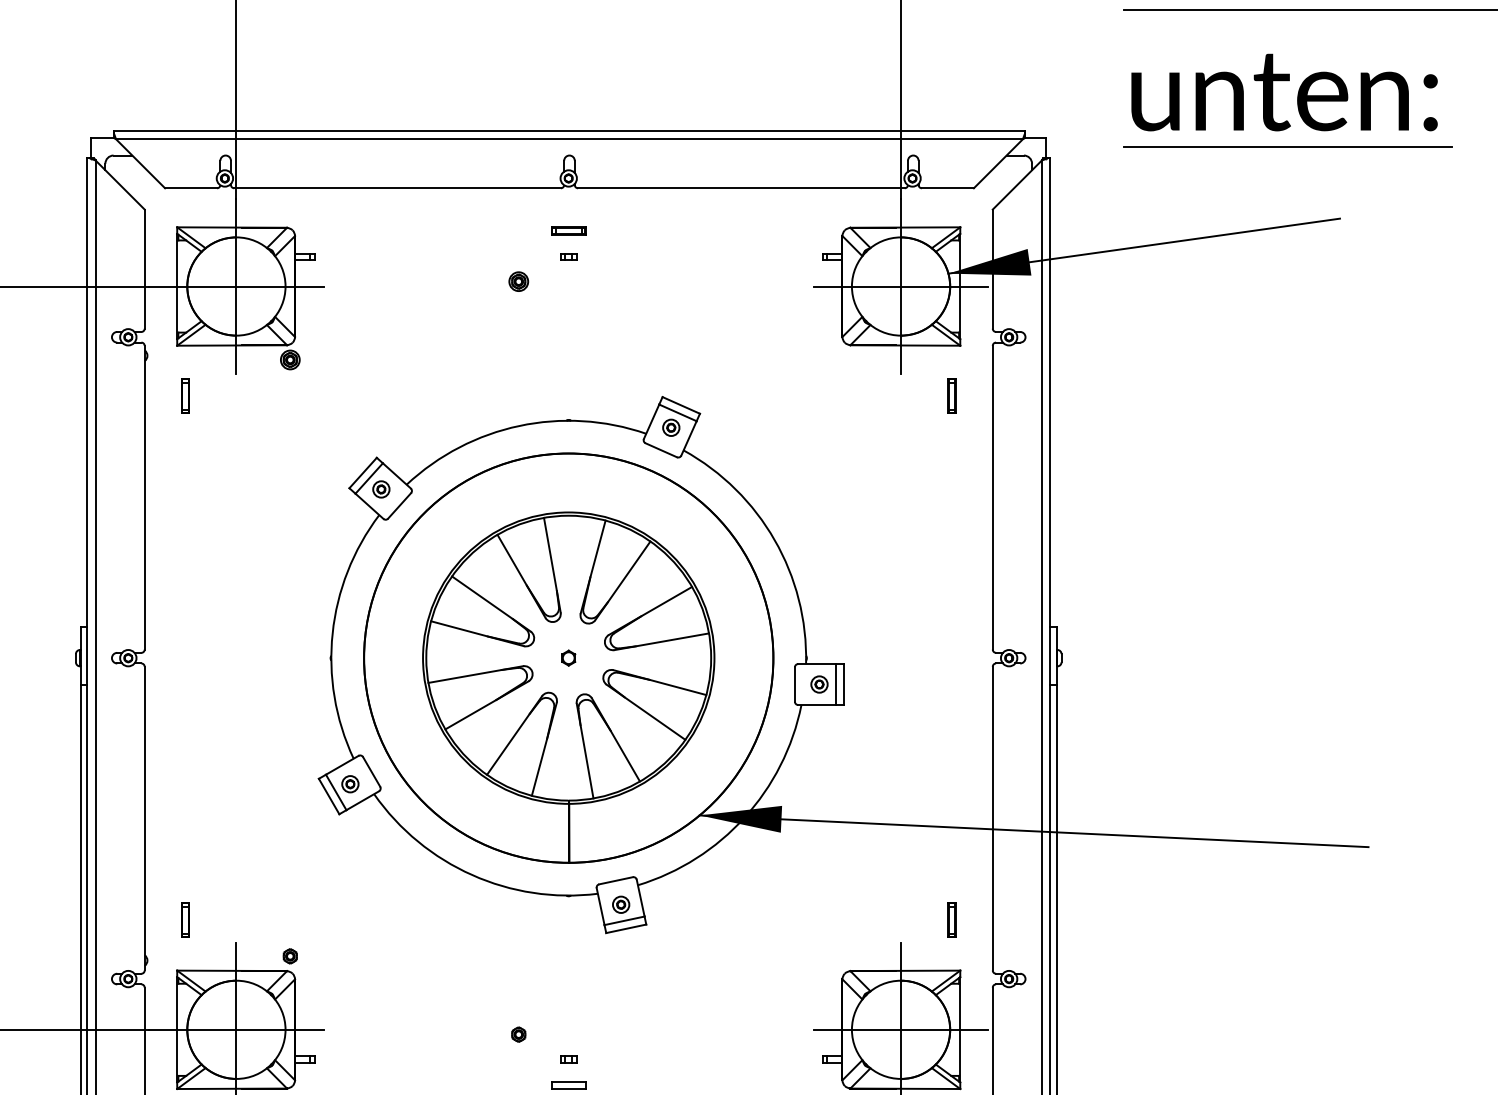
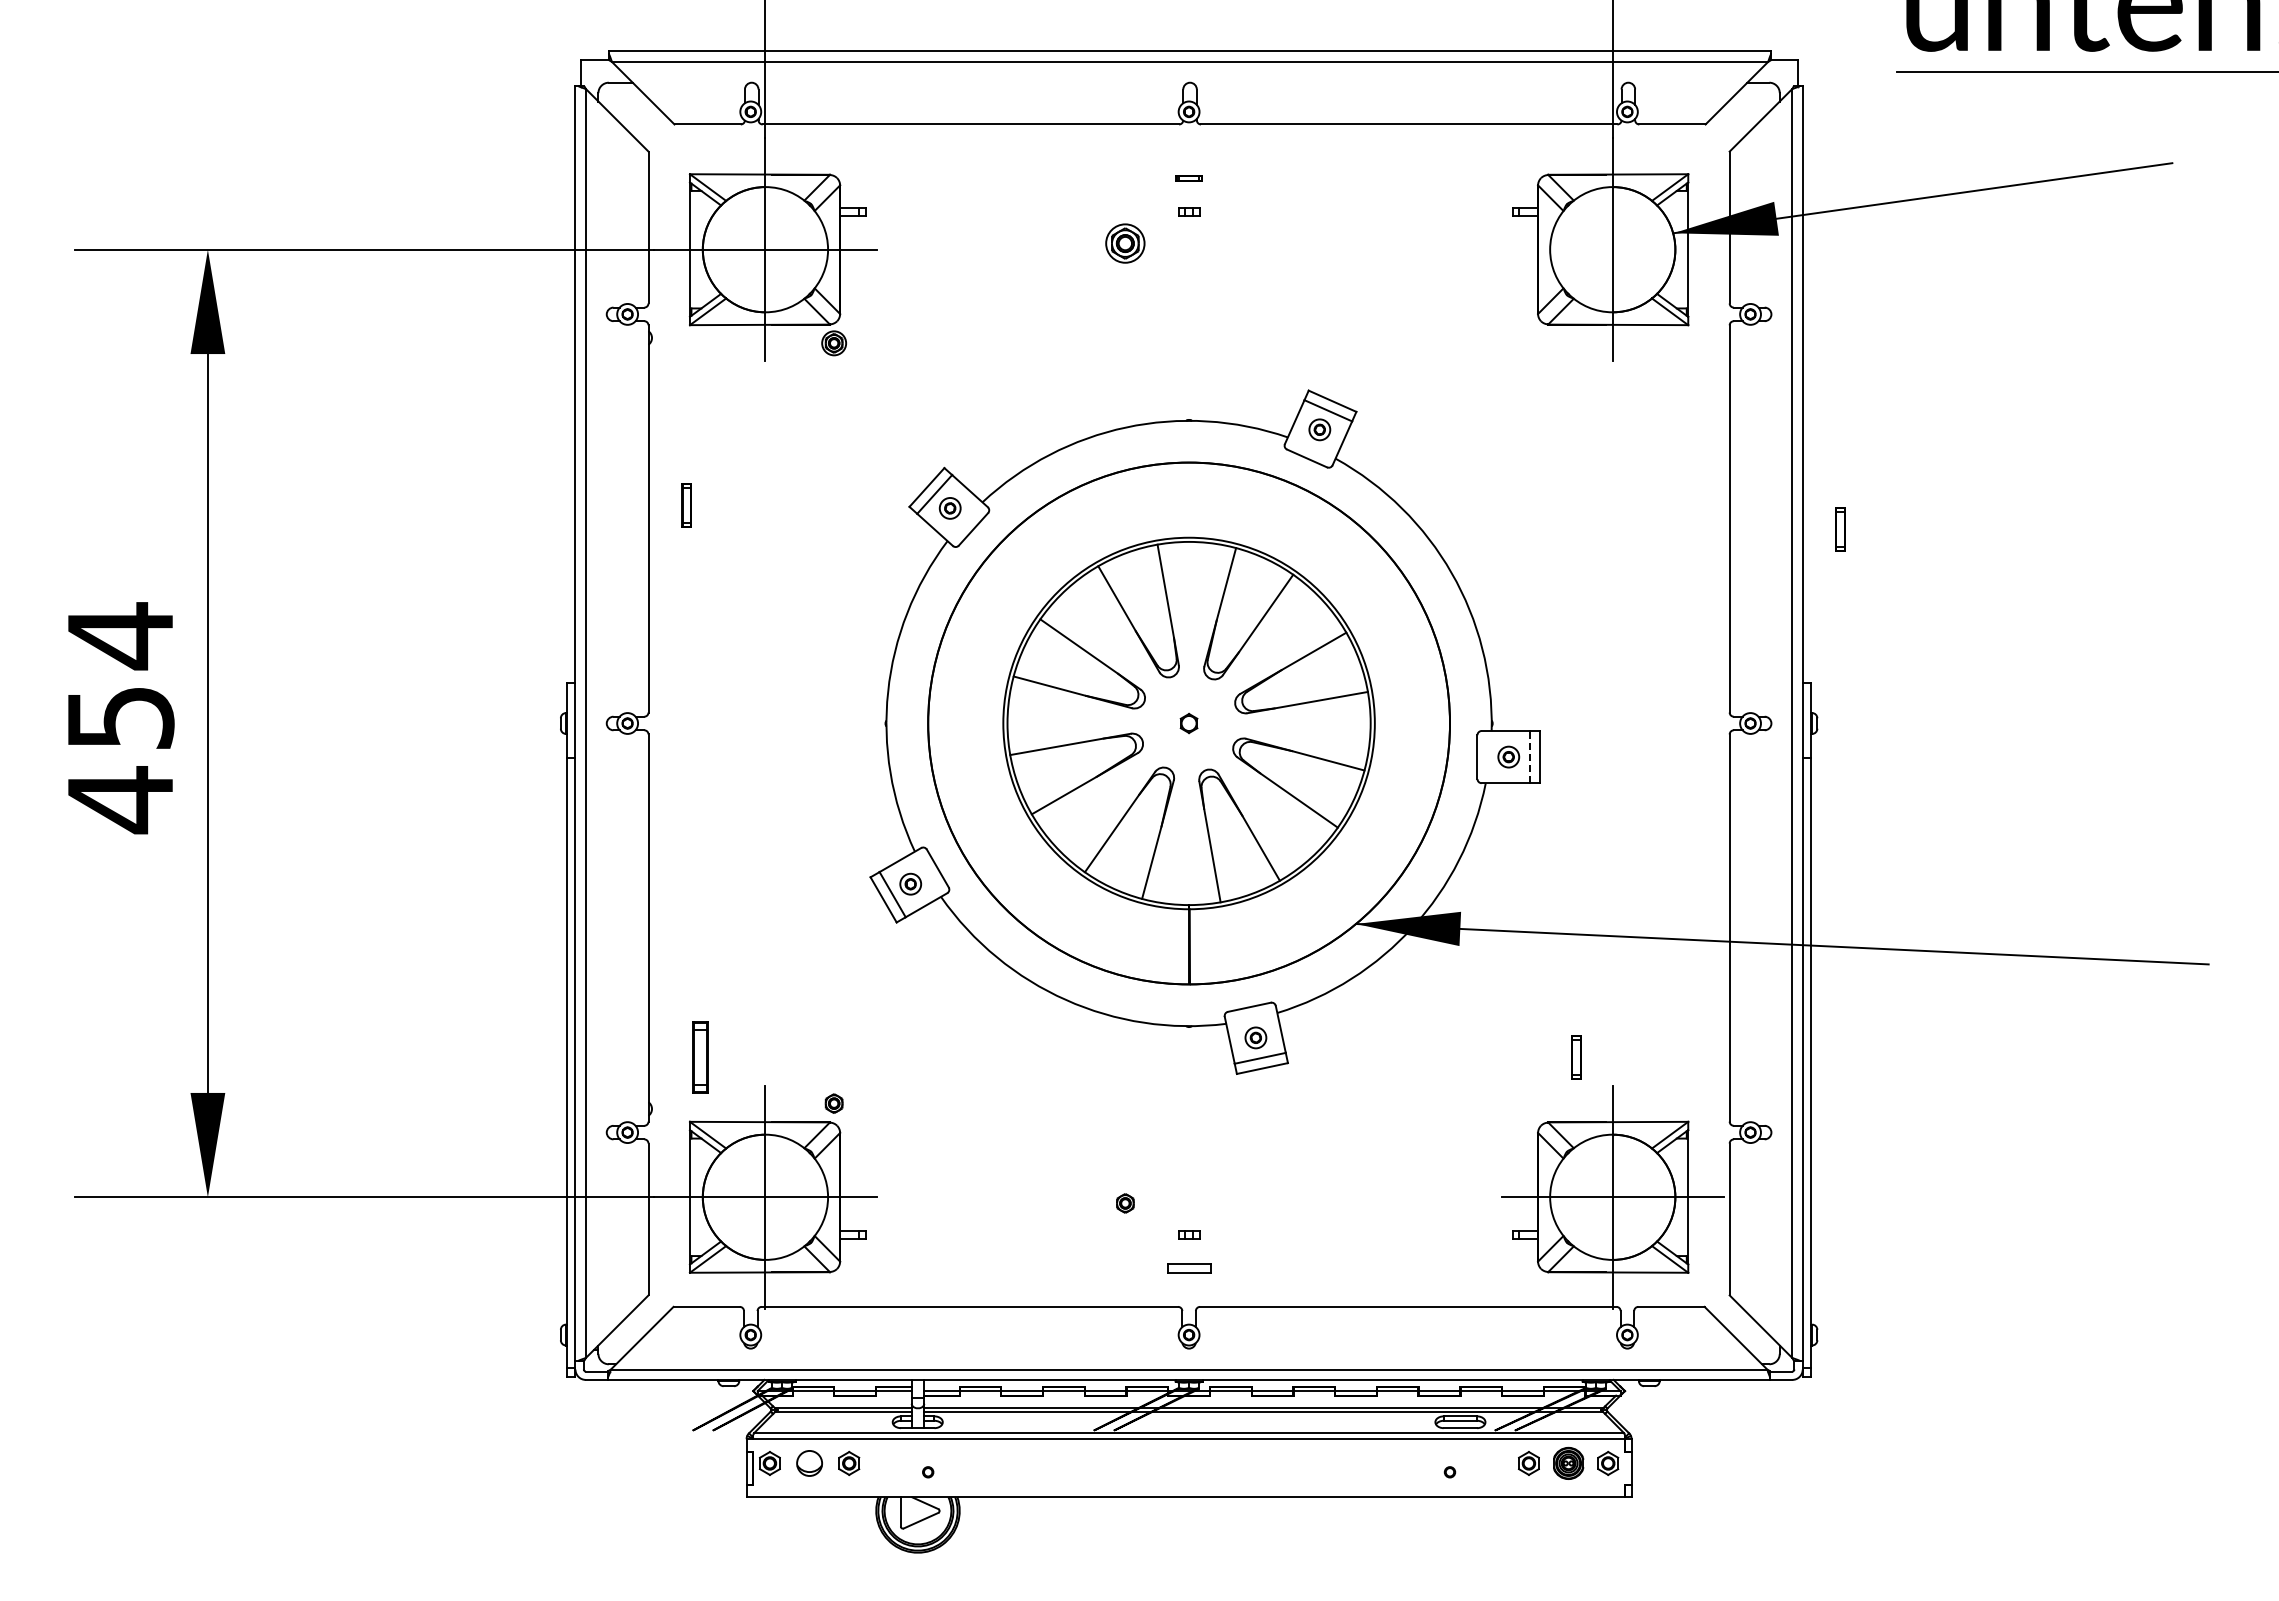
part: (569, 230) -> (1189, 178), size x0.6
part: (518, 281) -> (1125, 243), size x1.6
line: (900, 286) -> (1612, 249), removed
part: (185, 396) -> (686, 505), moved
part: (951, 396) -> (1840, 529), moved
line: (835, 684) -> (1529, 756), solid -> dashed
part: (185, 920) -> (700, 1057), size x1.6
part: (951, 920) -> (1576, 1057), moved

